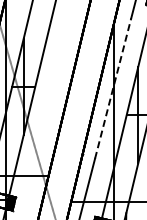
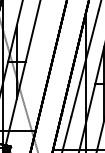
line: (113, 88) -> (85, 63), dashed -> solid

